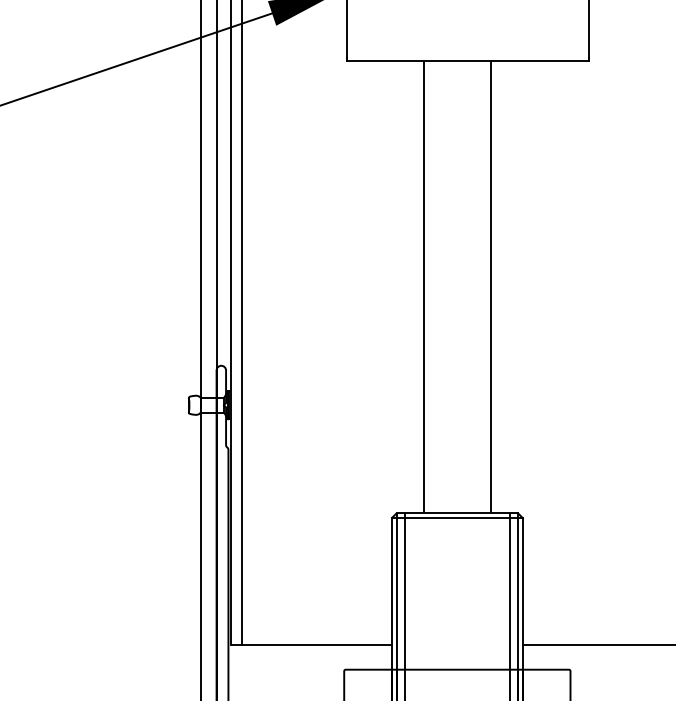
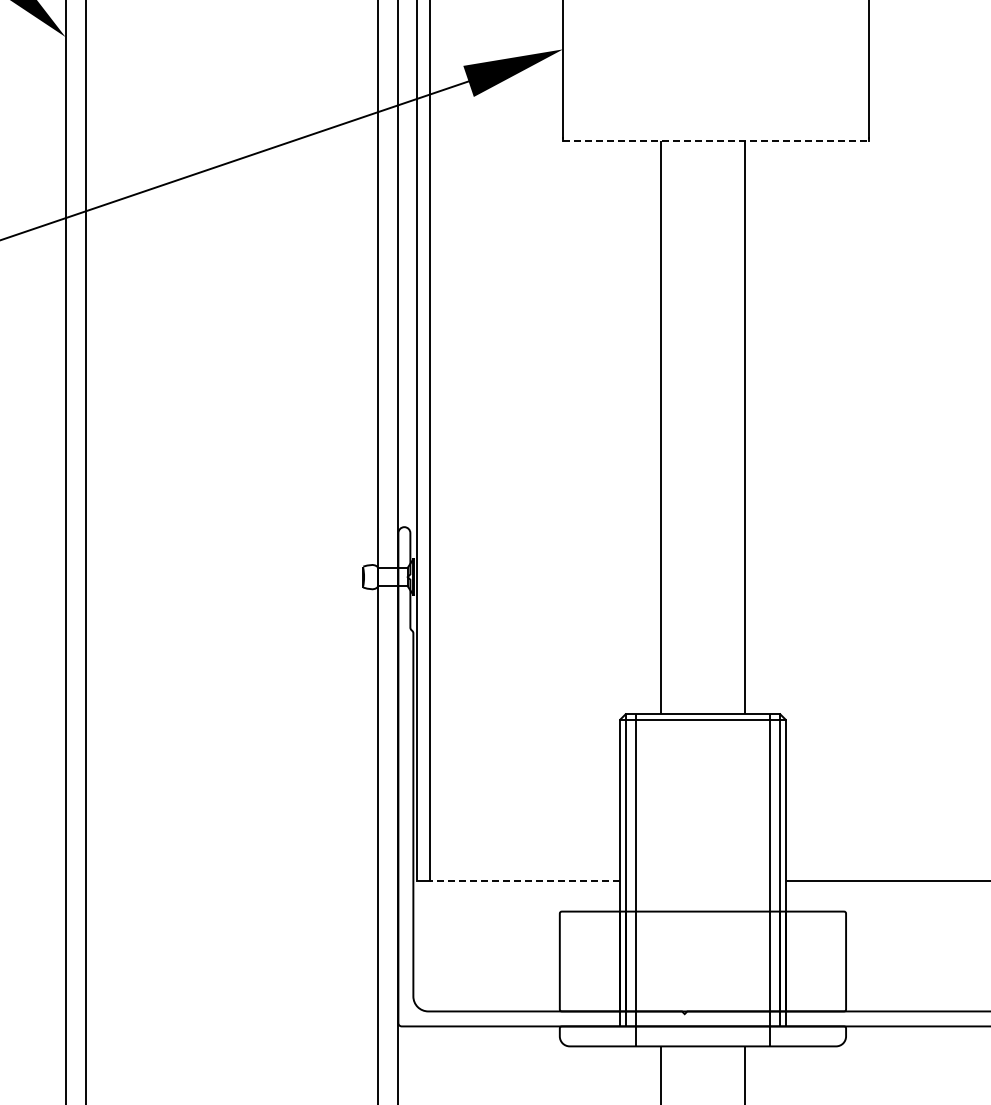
line: (468, 60) -> (716, 140), solid -> dashed
line: (316, 645) -> (524, 880), solid -> dashed

